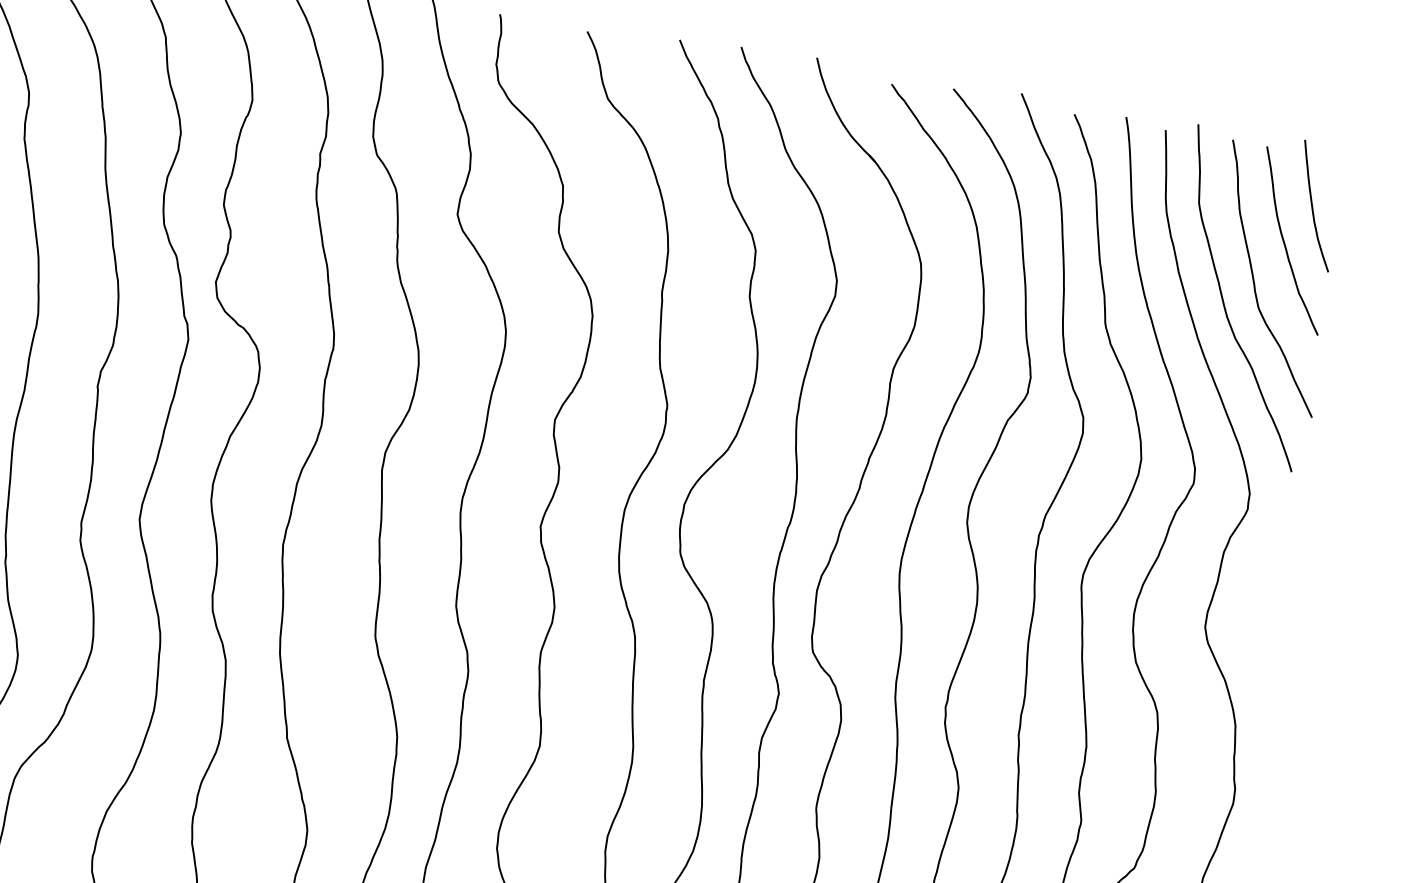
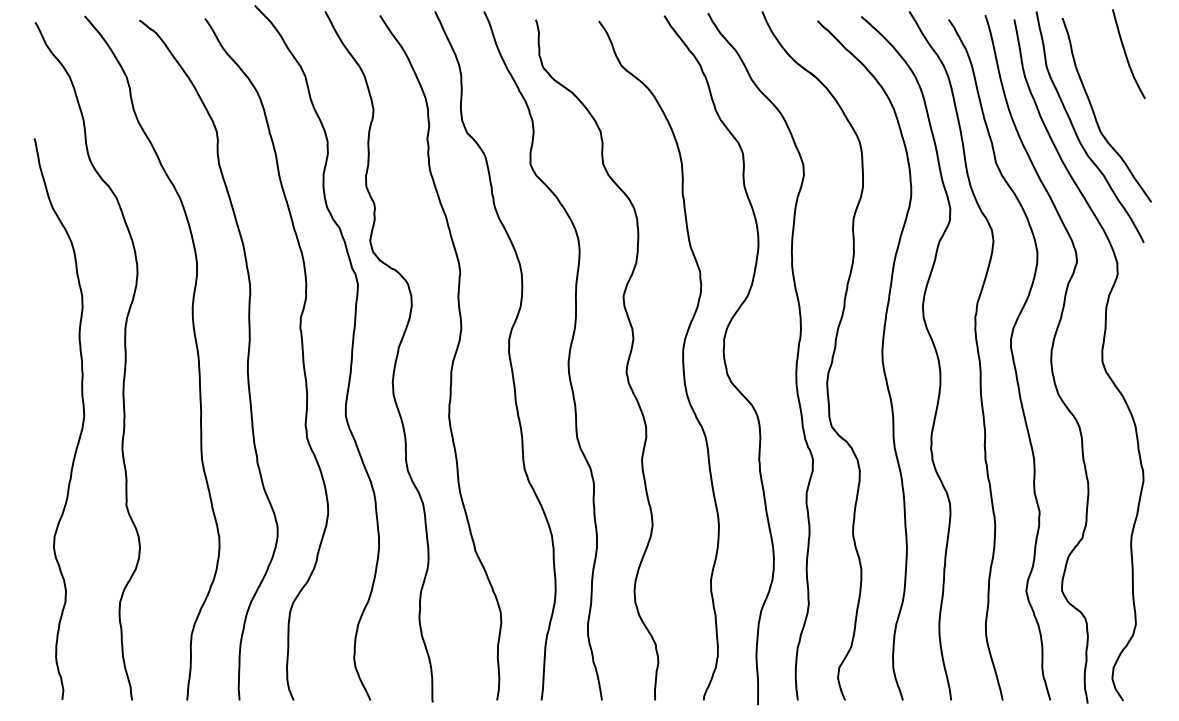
curve: (1286, 244) -> (1112, 84), removed

